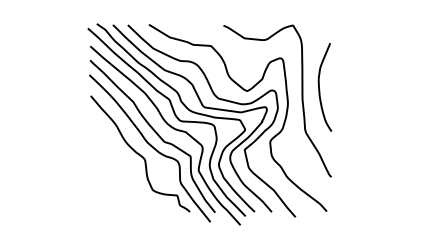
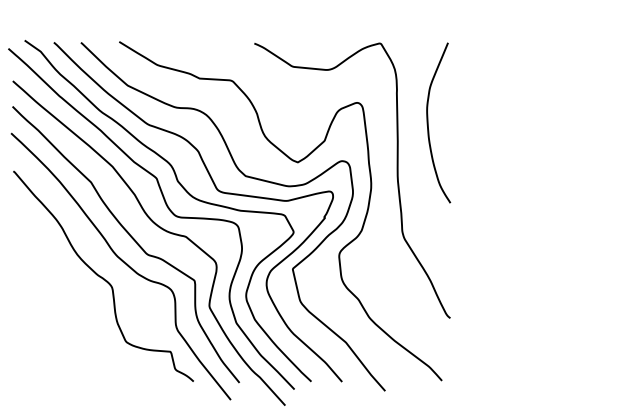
curve: (320, 89) -> (430, 126), moved

